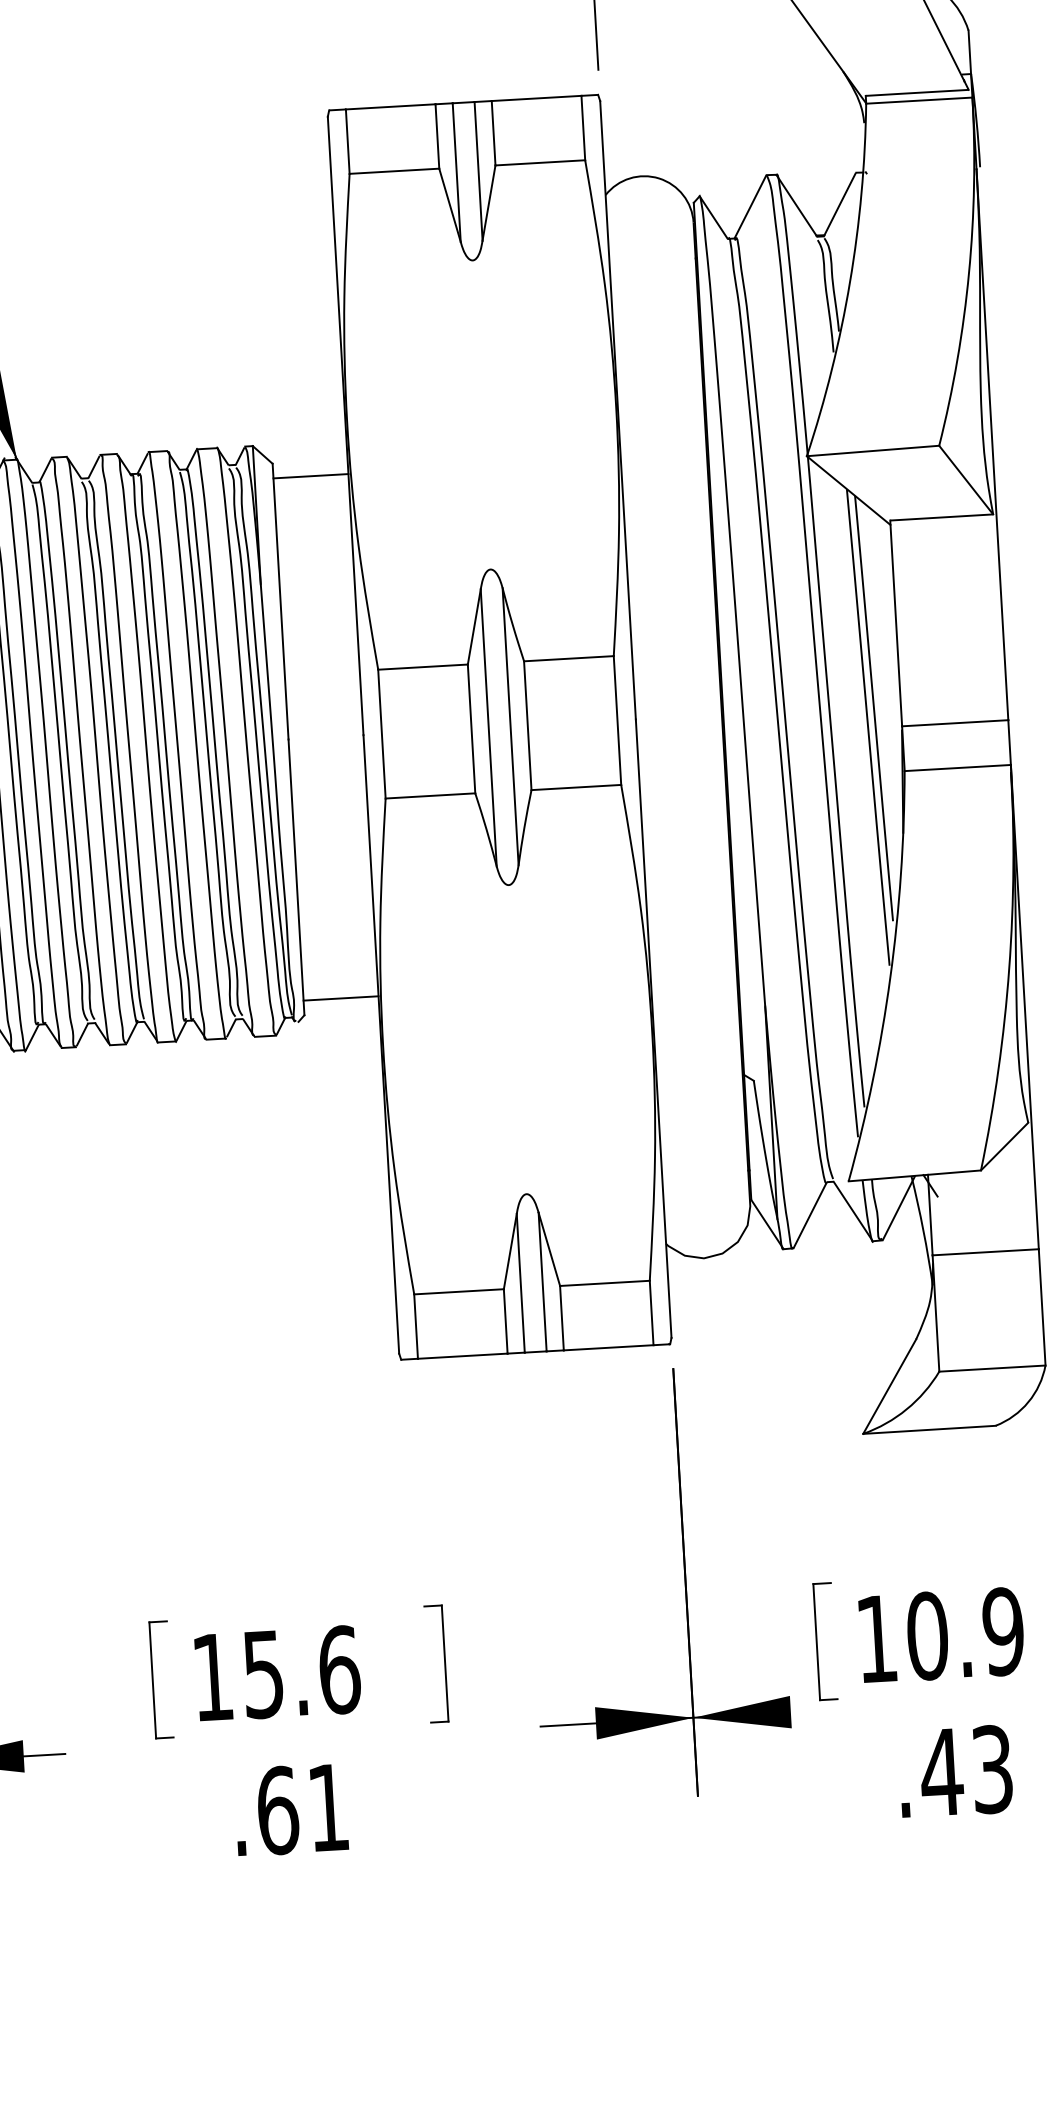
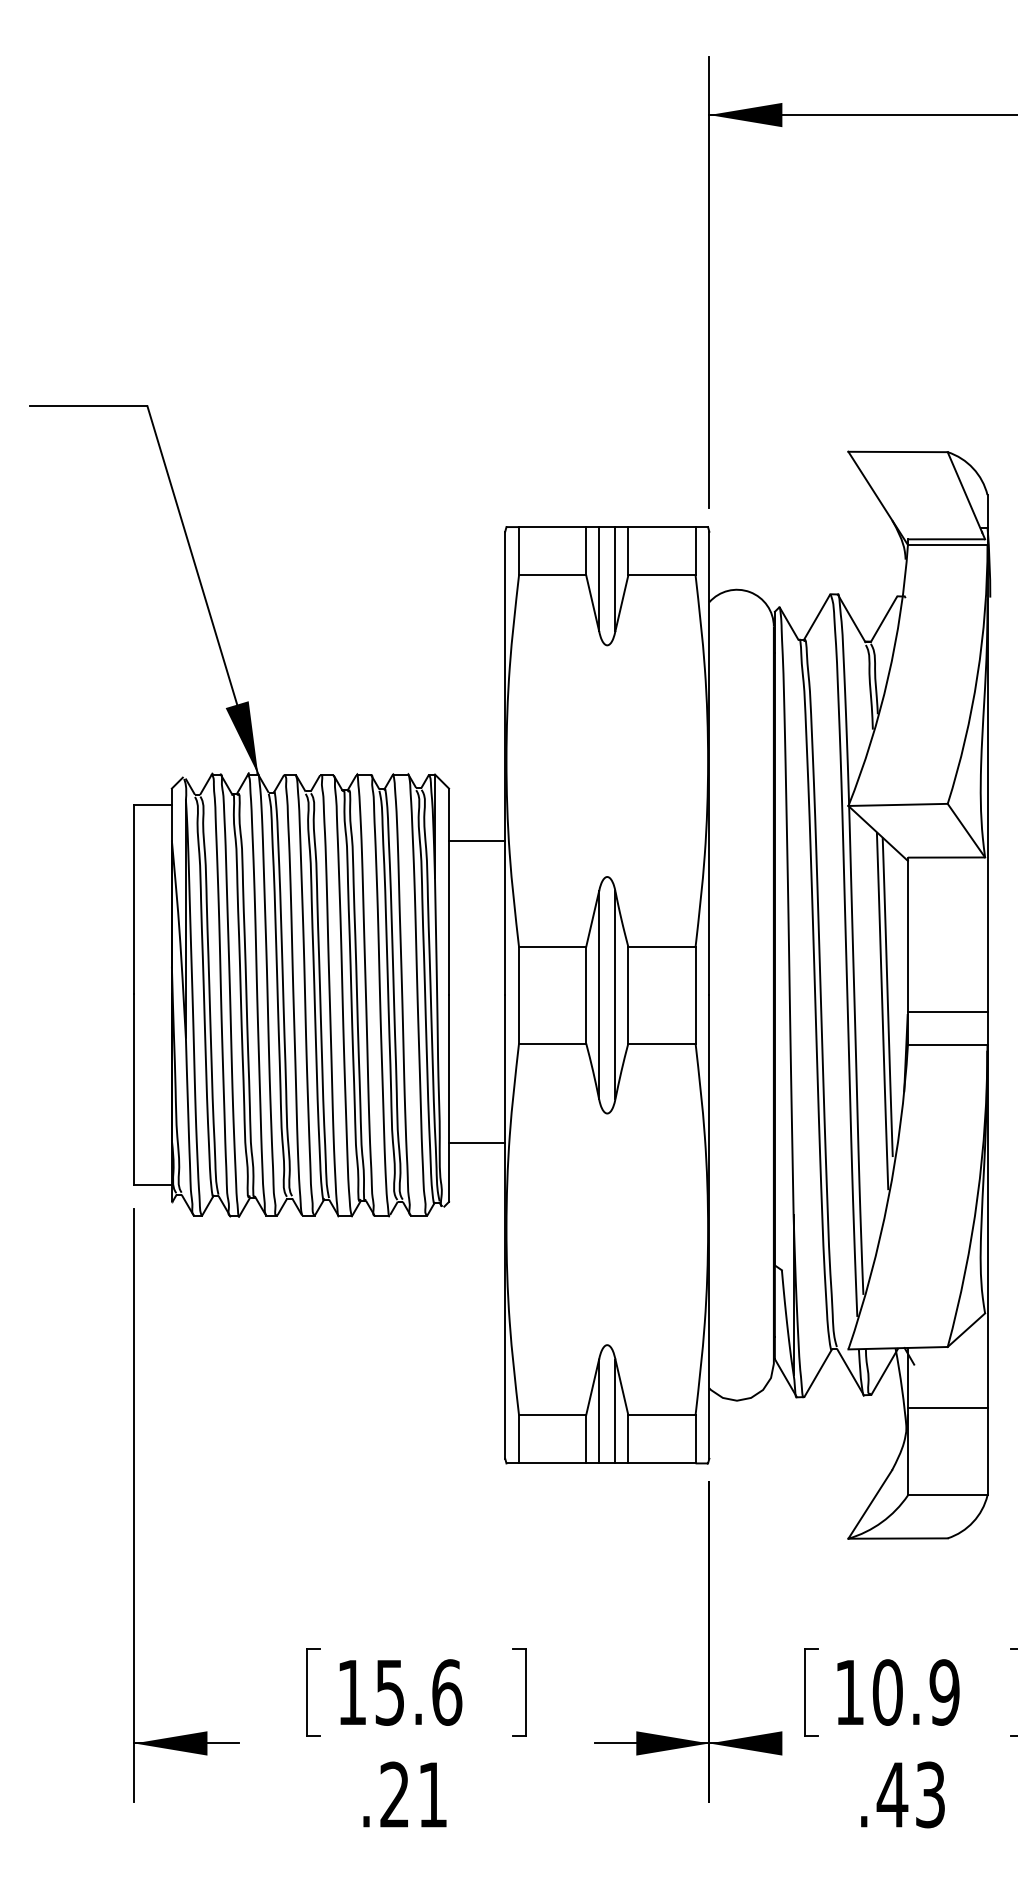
line: (311, 476) -> (477, 840), moved
line: (341, 997) -> (477, 1142), moved
text: (278, 1810) -> (395, 1794), .61 -> .21

